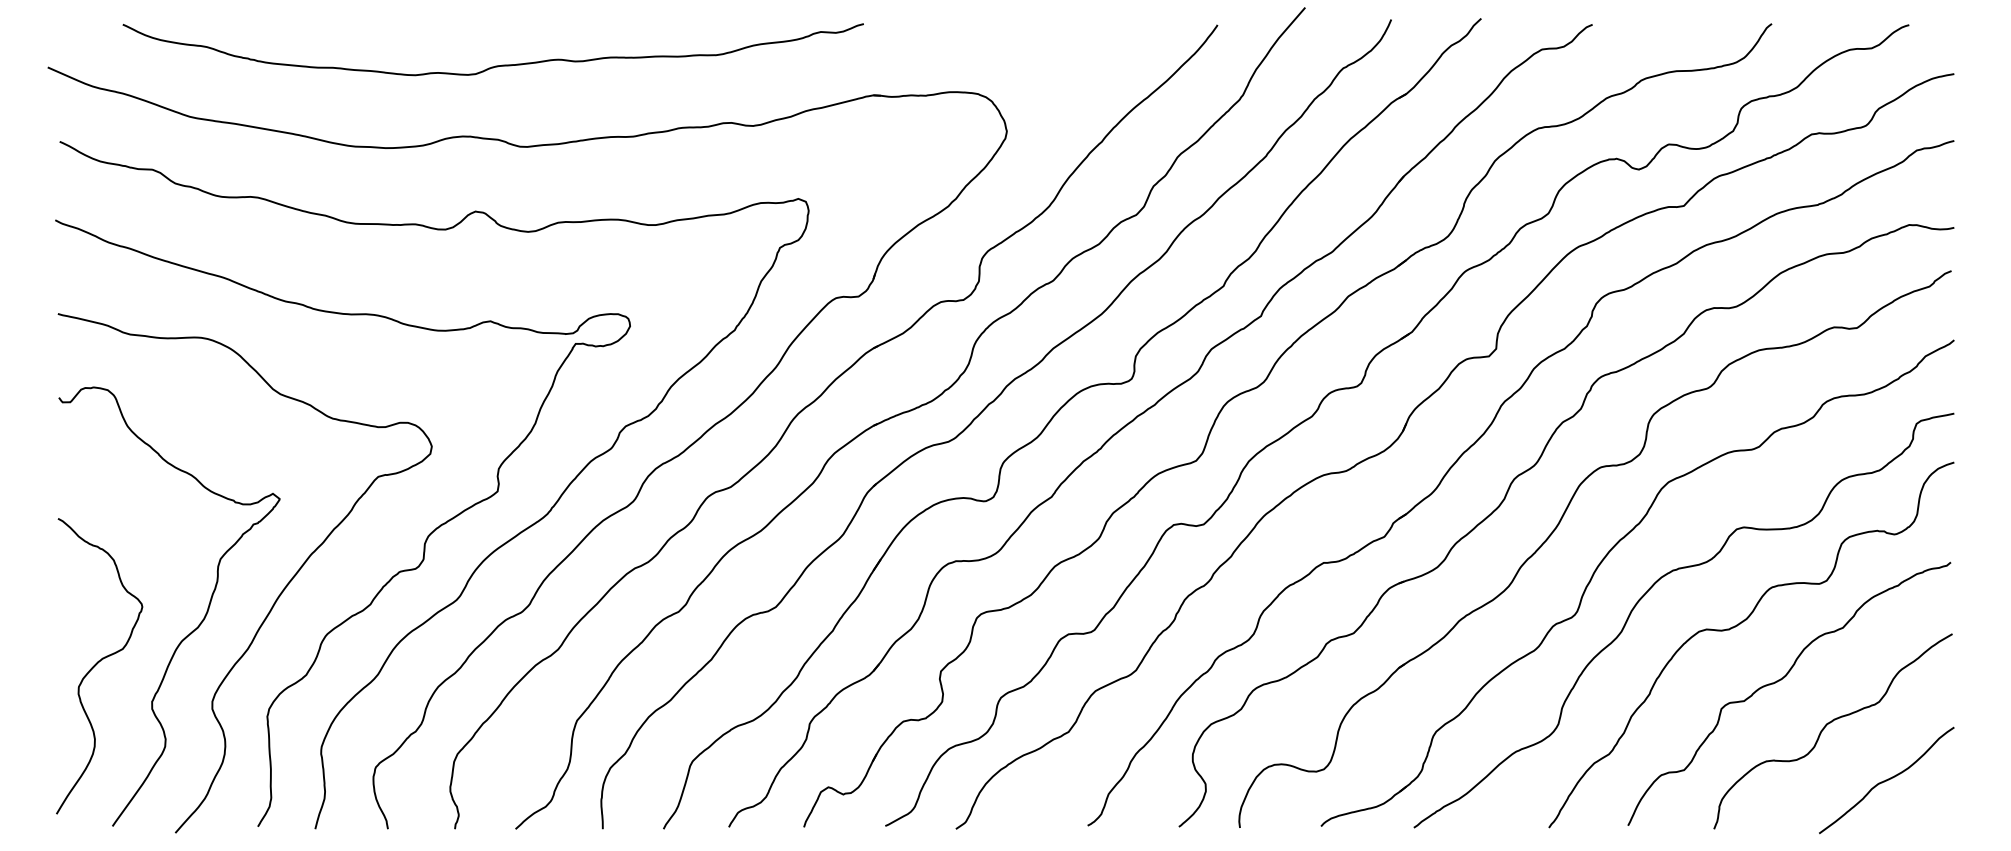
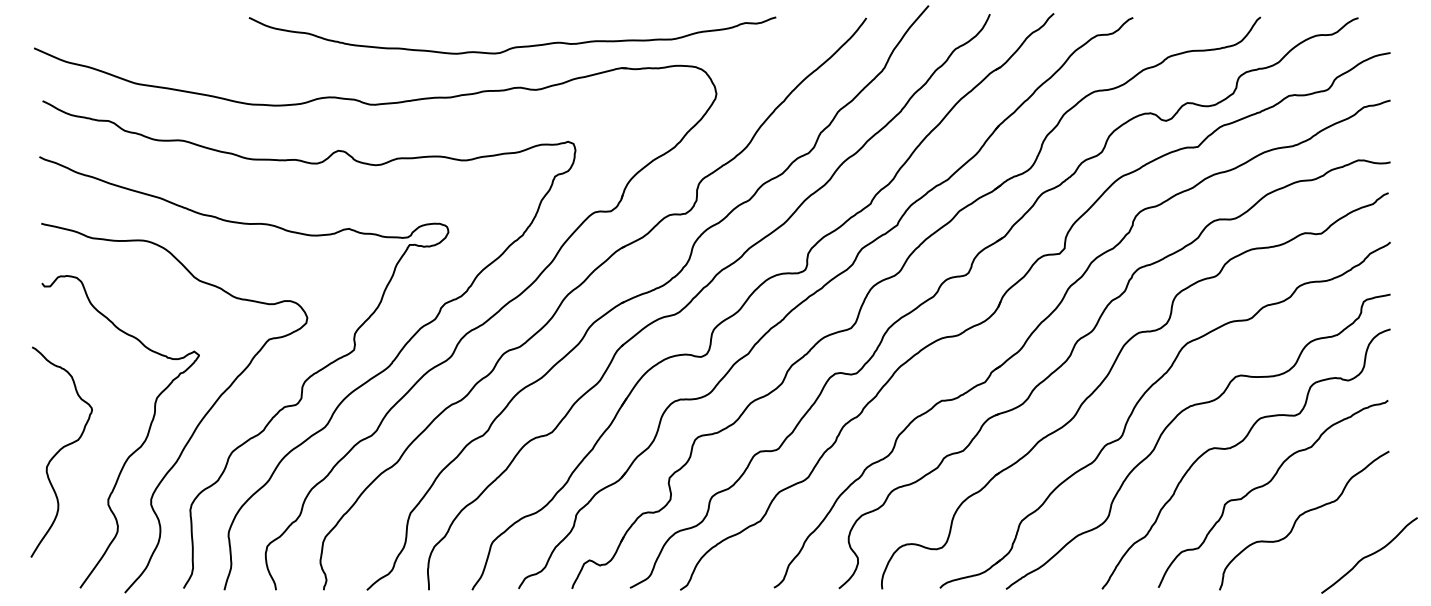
curve: (495, 65) -> (514, 46), moved
curve: (97, 664) -> (60, 450), moved
curve: (1886, 780) -> (1369, 555), moved

